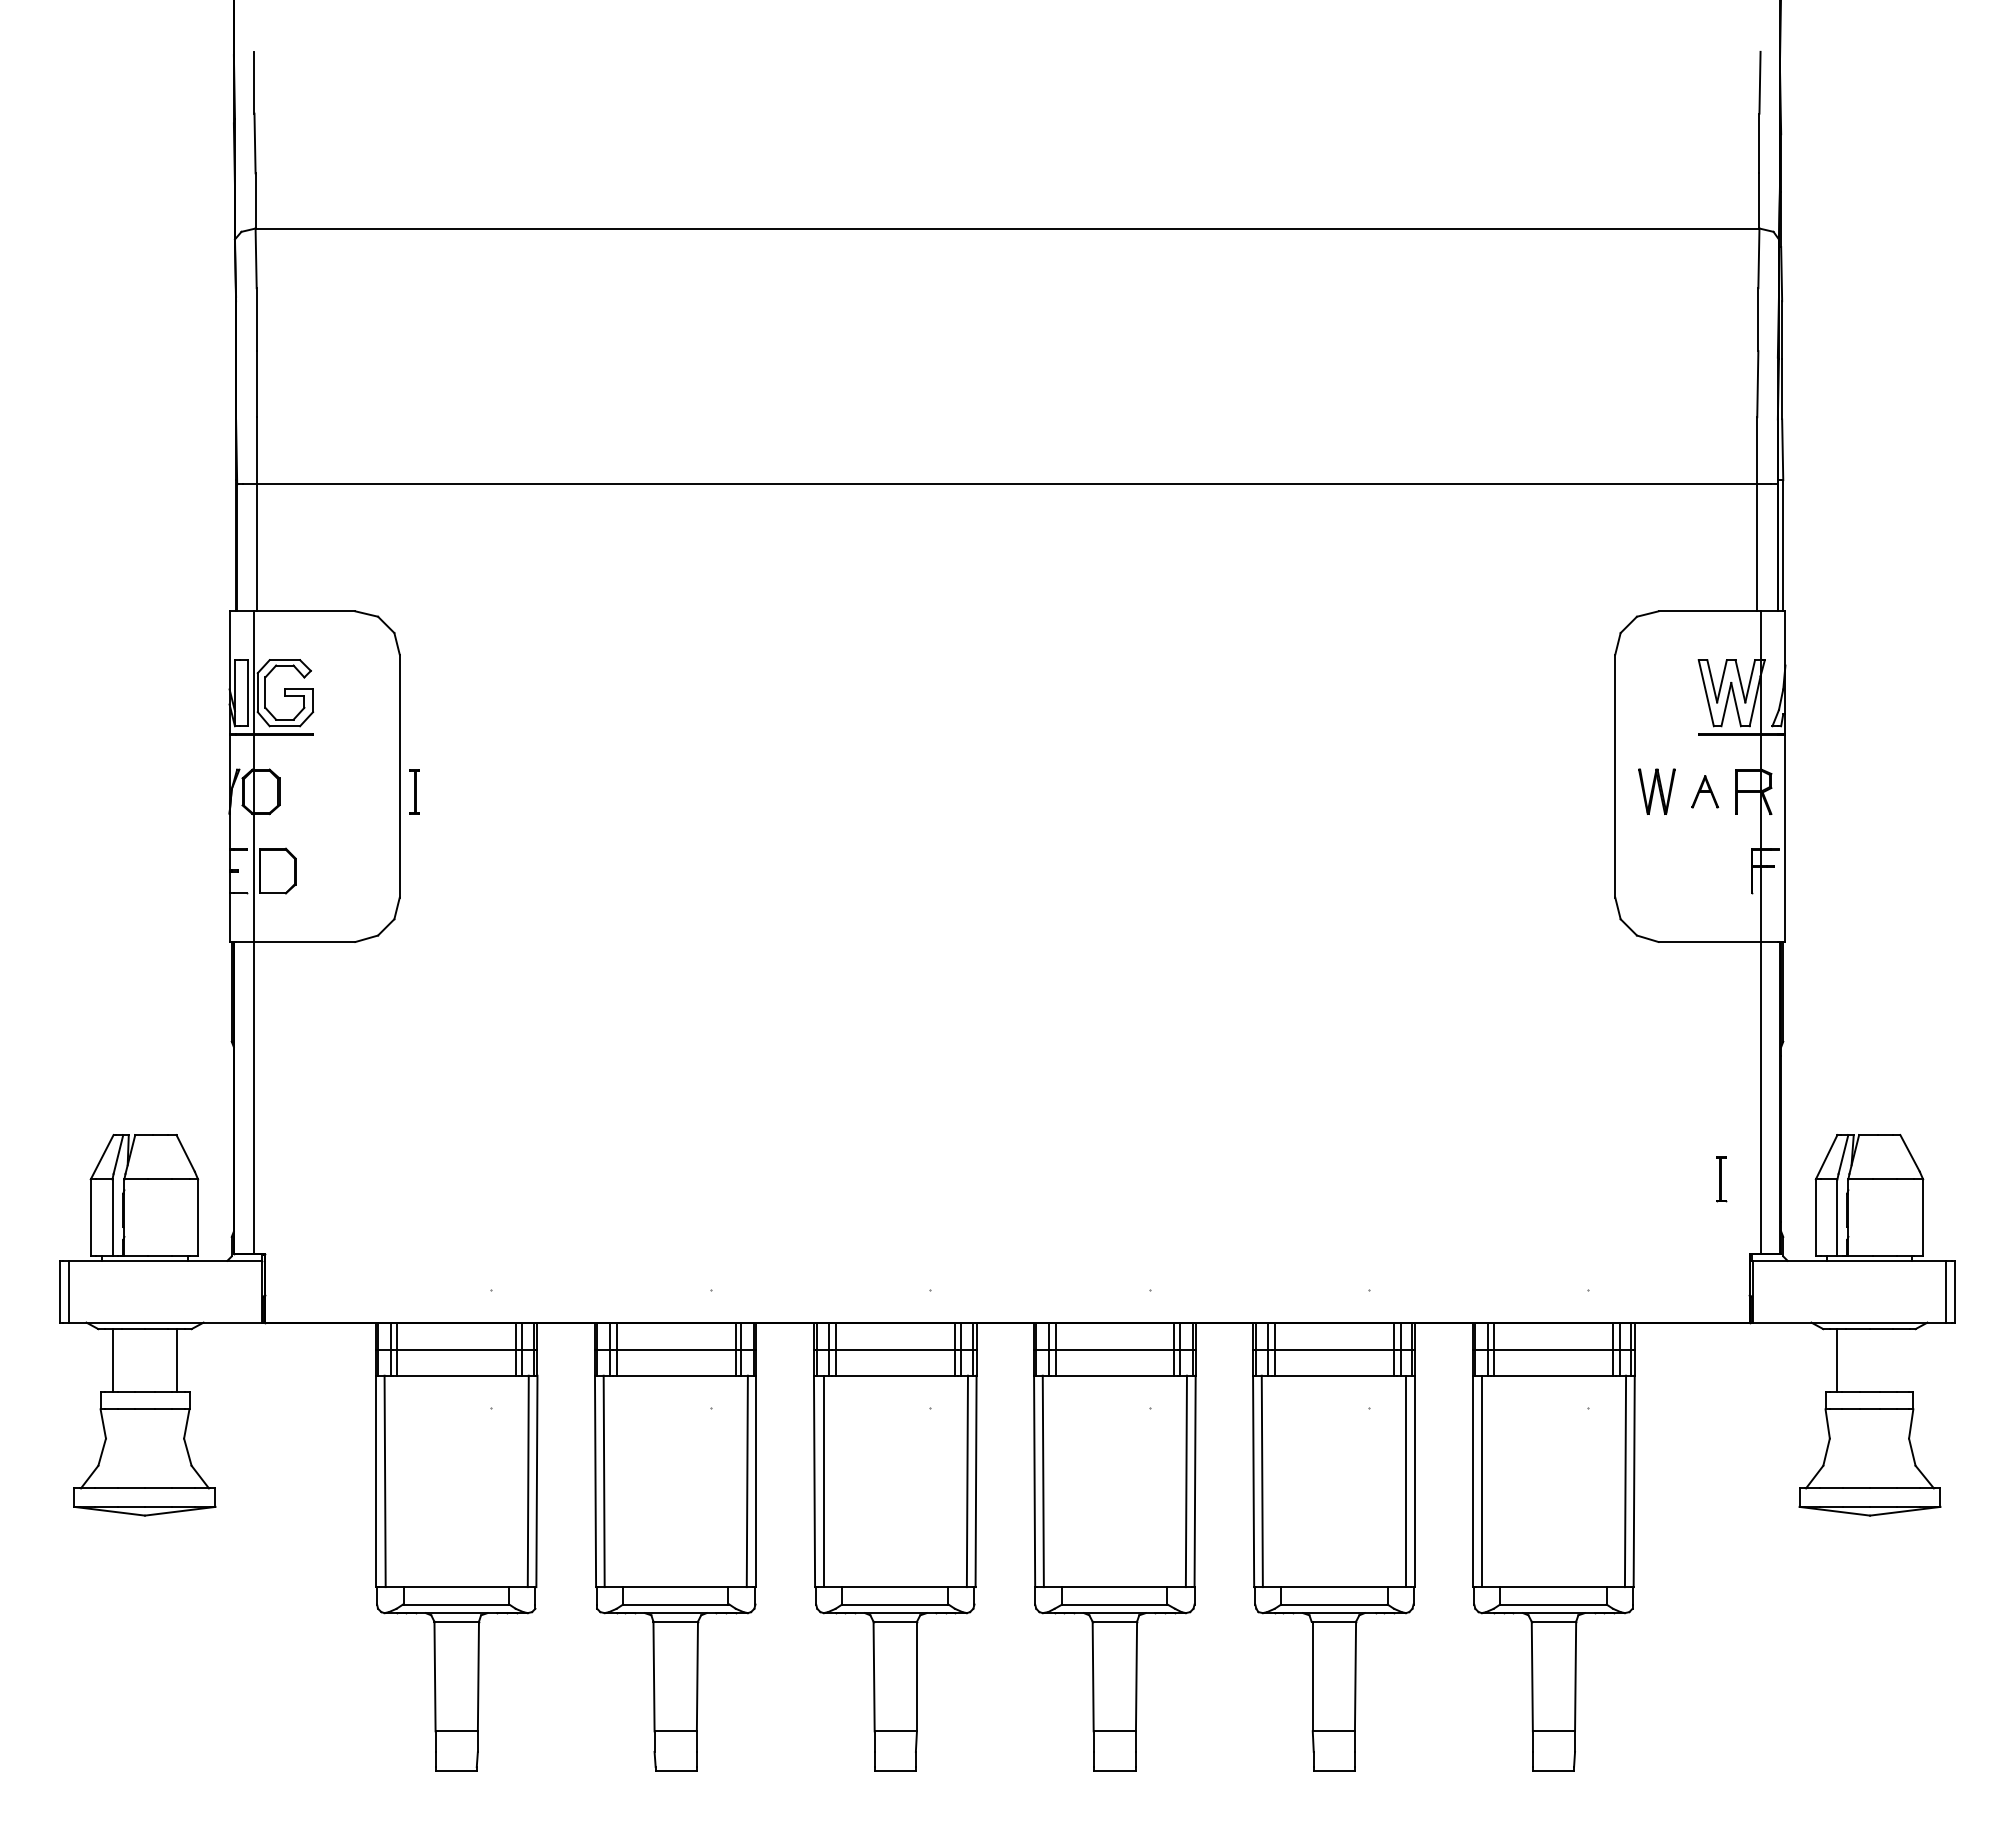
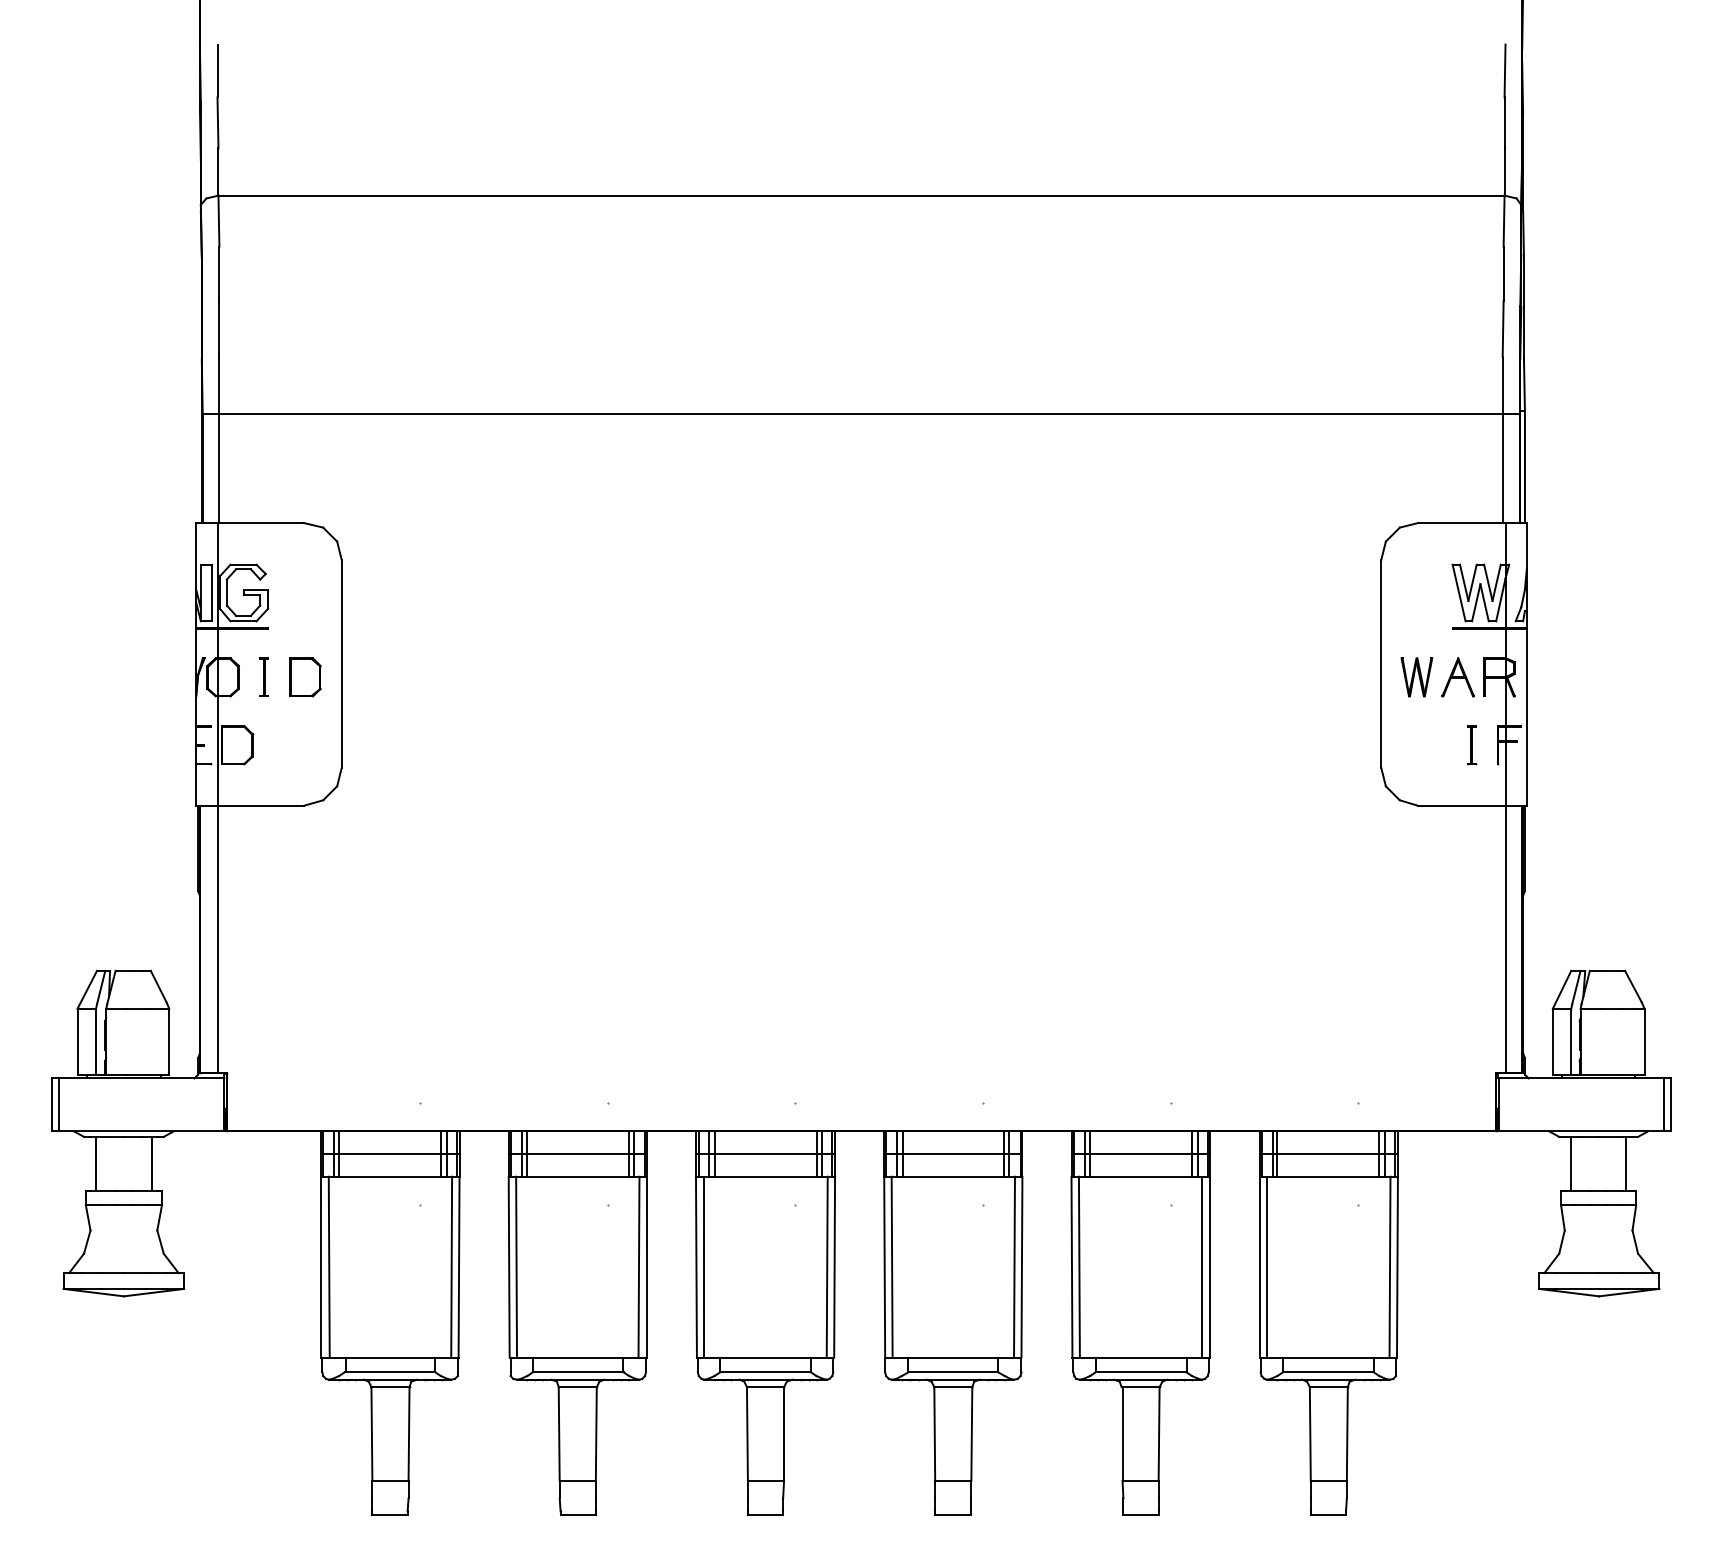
part: (357, 791) -> (305, 677), added
part: (414, 791) -> (263, 677), moved
part: (1704, 791) -> (1457, 677), size x1.43
part: (1721, 1179) -> (1472, 745), moved
line: (1901, 1360) -> (1626, 1163), added

